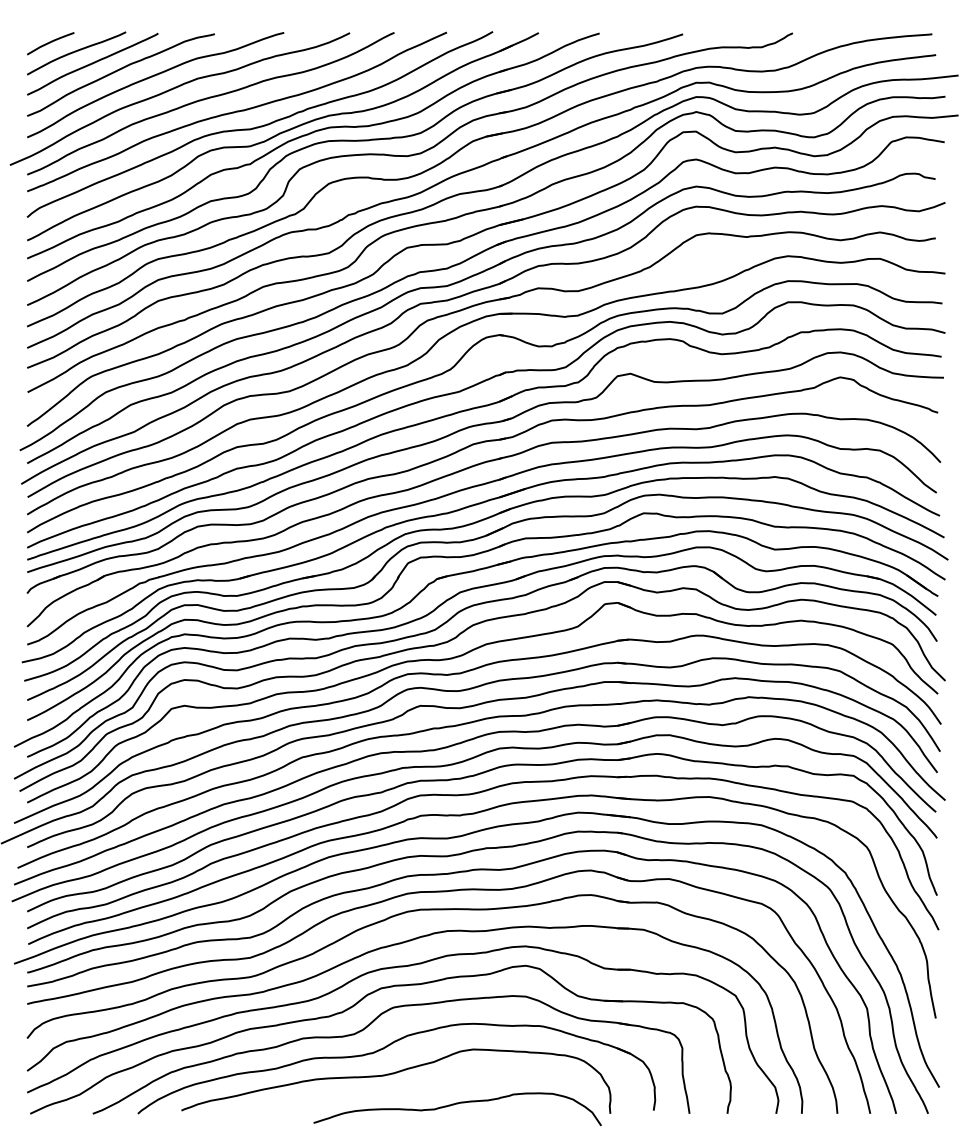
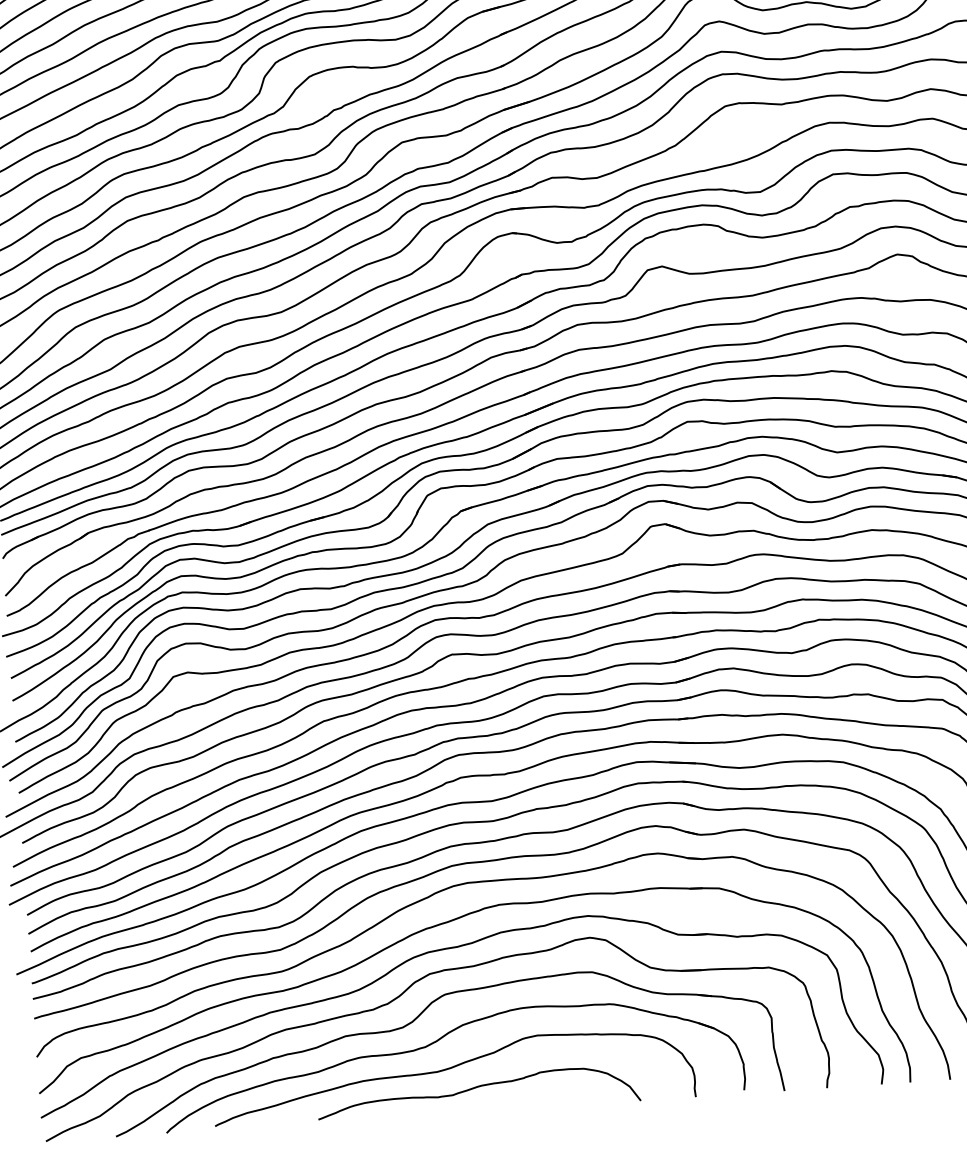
curve: (457, 1104) -> (478, 1087), moved

